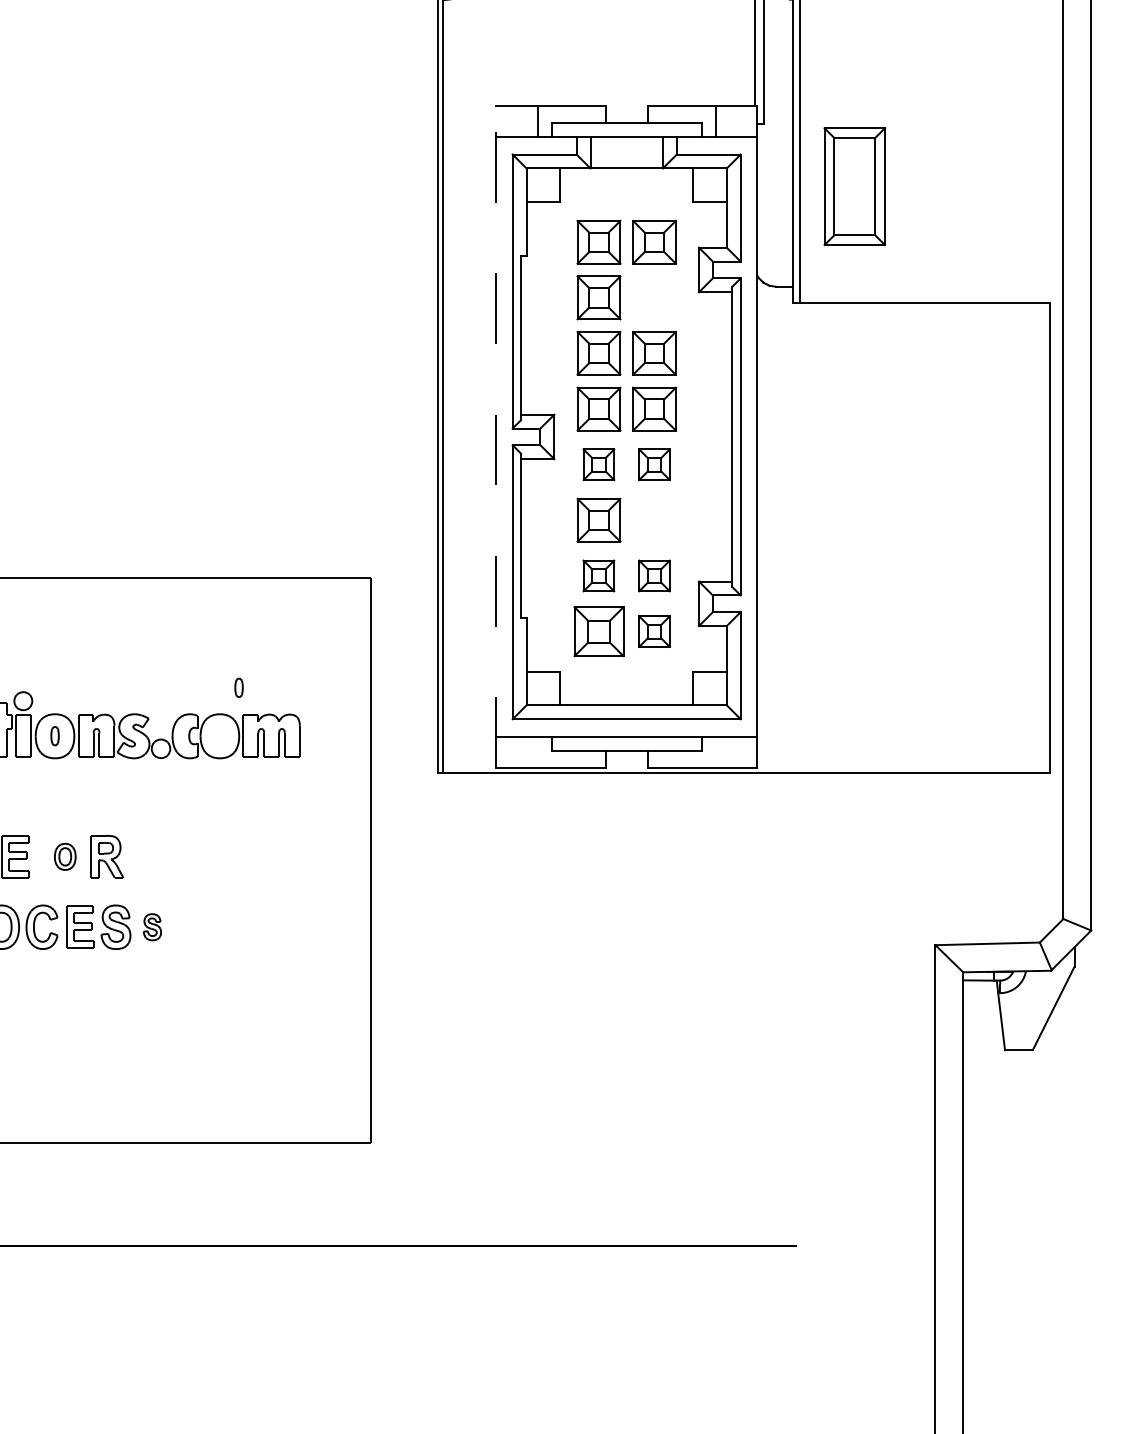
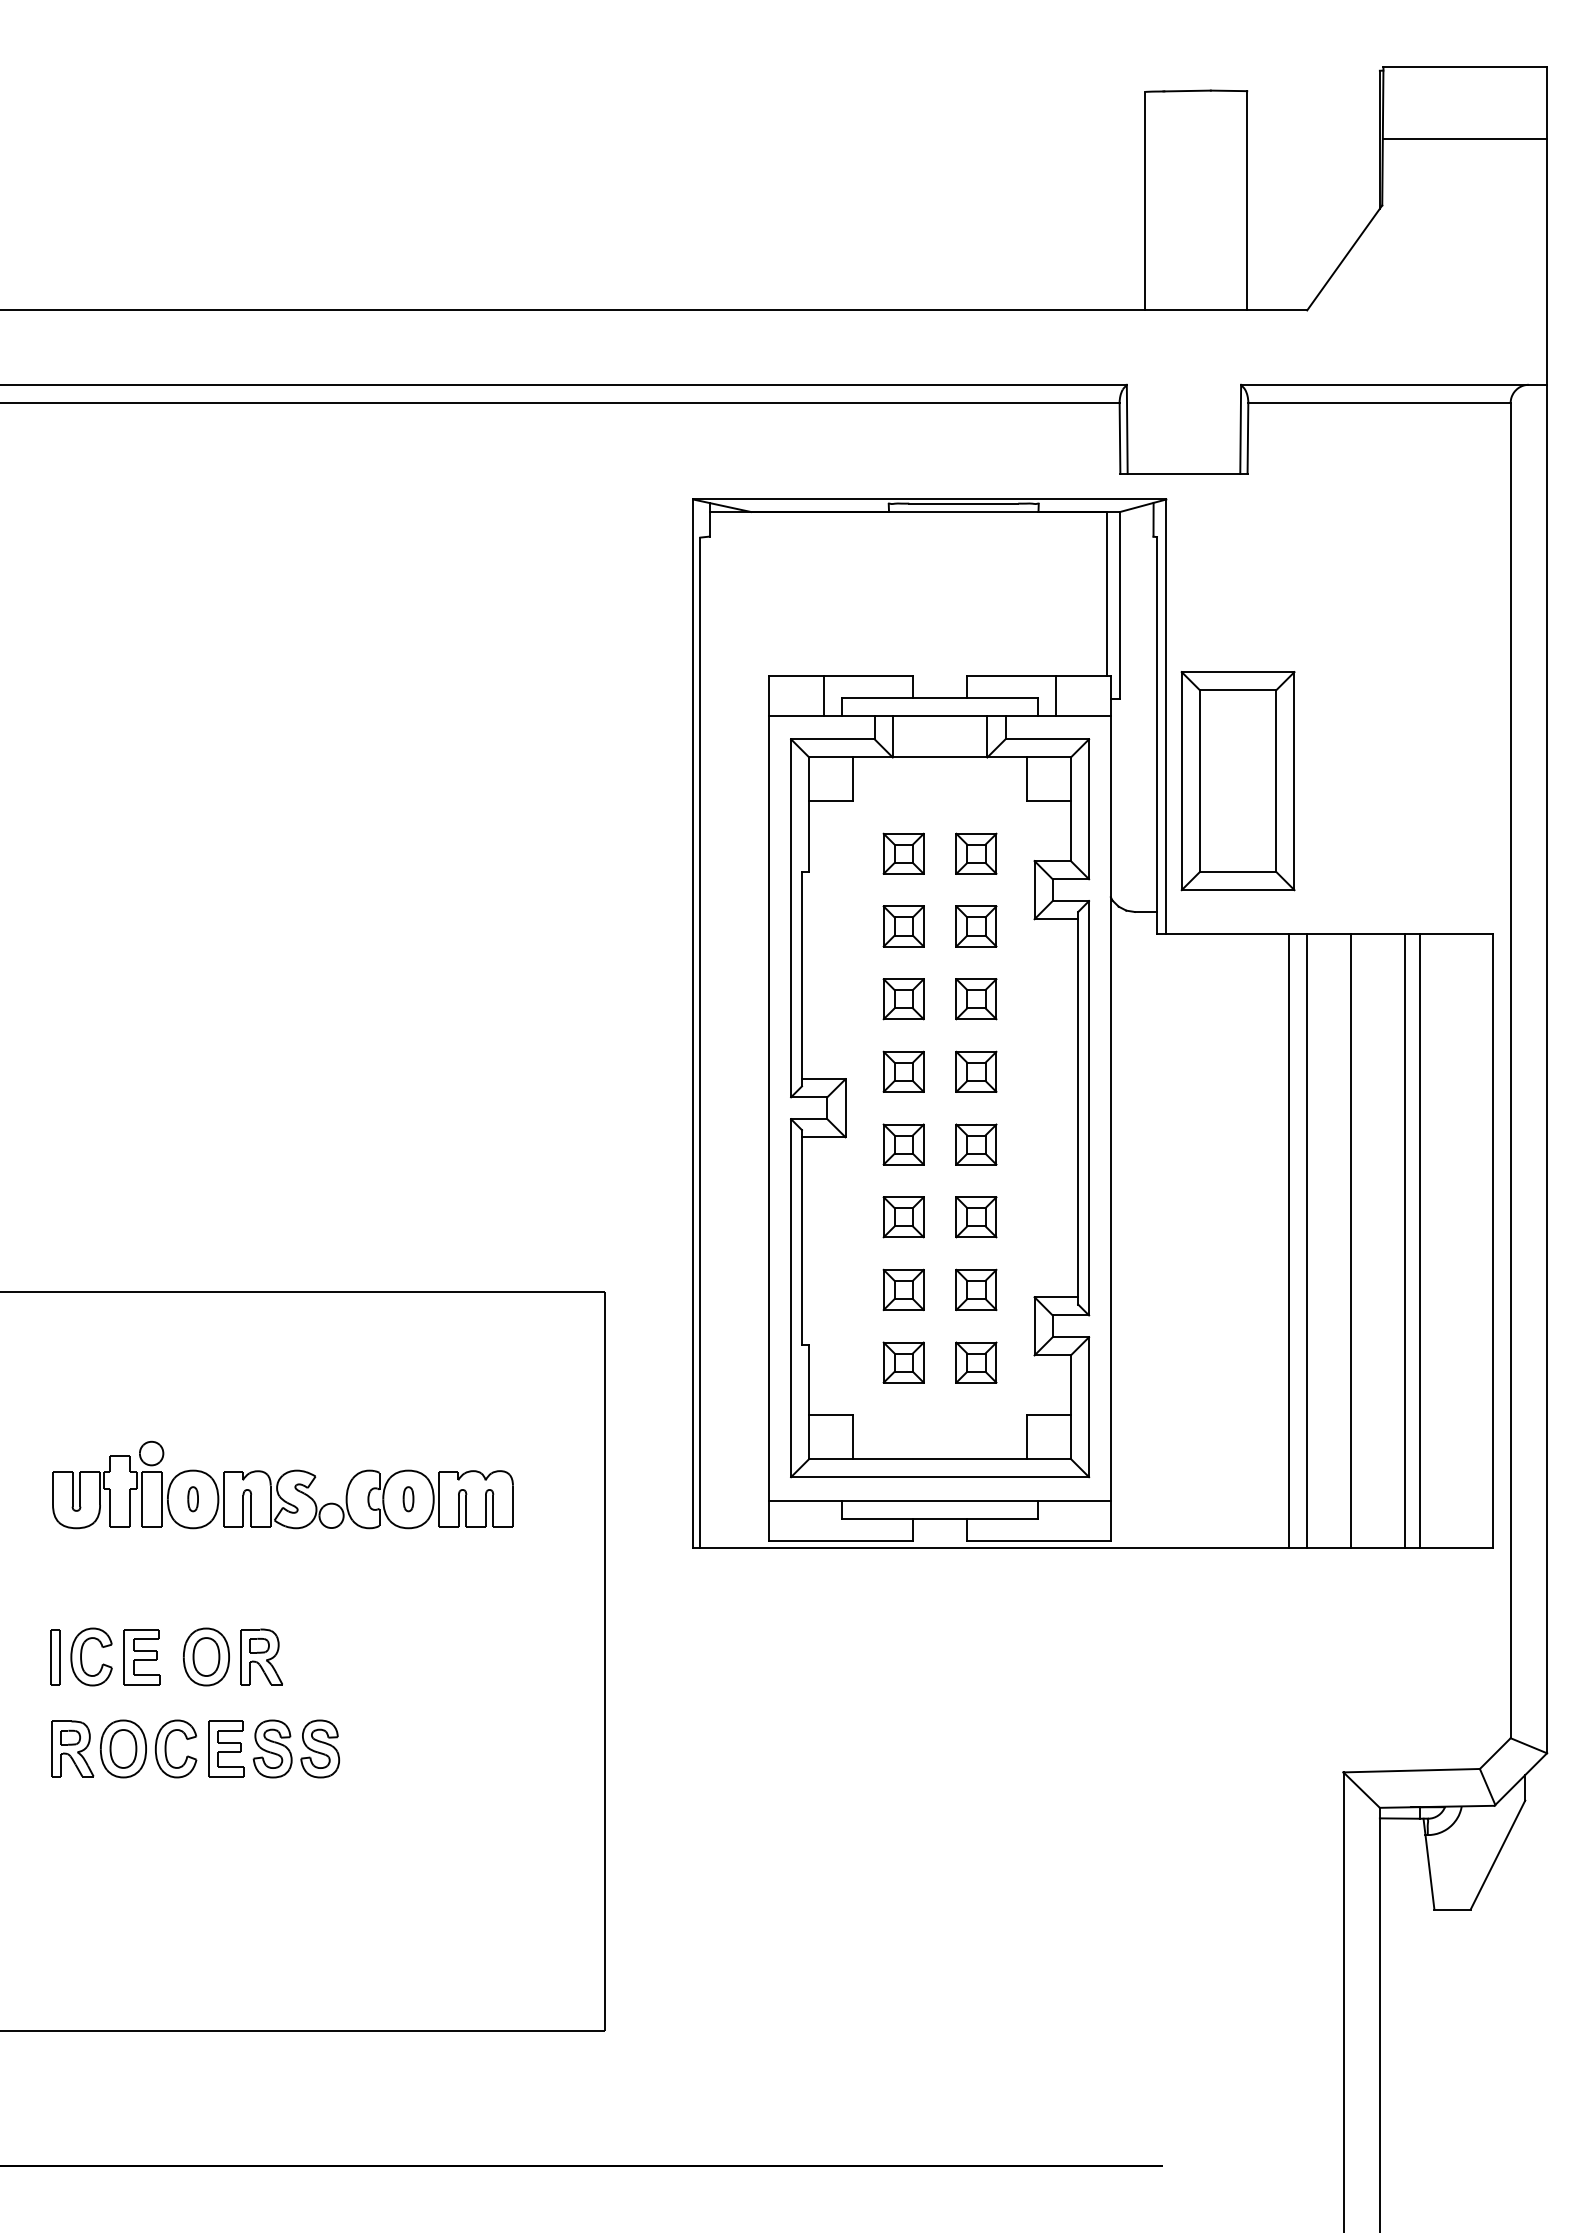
part: (854, 186) -> (1237, 781), size x1.43
part: (598, 241) -> (903, 853), size x0.71
part: (654, 241) -> (976, 853), size x0.71
part: (598, 297) -> (903, 926), size x0.71
part: (654, 297) -> (976, 926), added
part: (598, 353) -> (903, 999), size x0.71
part: (654, 353) -> (976, 999), size x0.71
part: (598, 408) -> (903, 1071), size x0.71
part: (654, 408) -> (976, 1071), size x0.71
line: (496, 437) -> (769, 1108), dashed -> solid
part: (598, 520) -> (903, 1217), size x0.71
part: (654, 520) -> (976, 1217), added
line: (893, 538) -> (1288, 1240), added
line: (907, 538) -> (1307, 1240), added
line: (940, 538) -> (1350, 1240), added
line: (982, 538) -> (1405, 1240), added
line: (993, 538) -> (1419, 1240), added
part: (598, 631) -> (903, 1362), size x0.62
part: (239, 688) -> (408, 1499), moved
part: (65, 856) -> (206, 1656), size x1.67
part: (152, 926) -> (320, 1748), size x1.67

